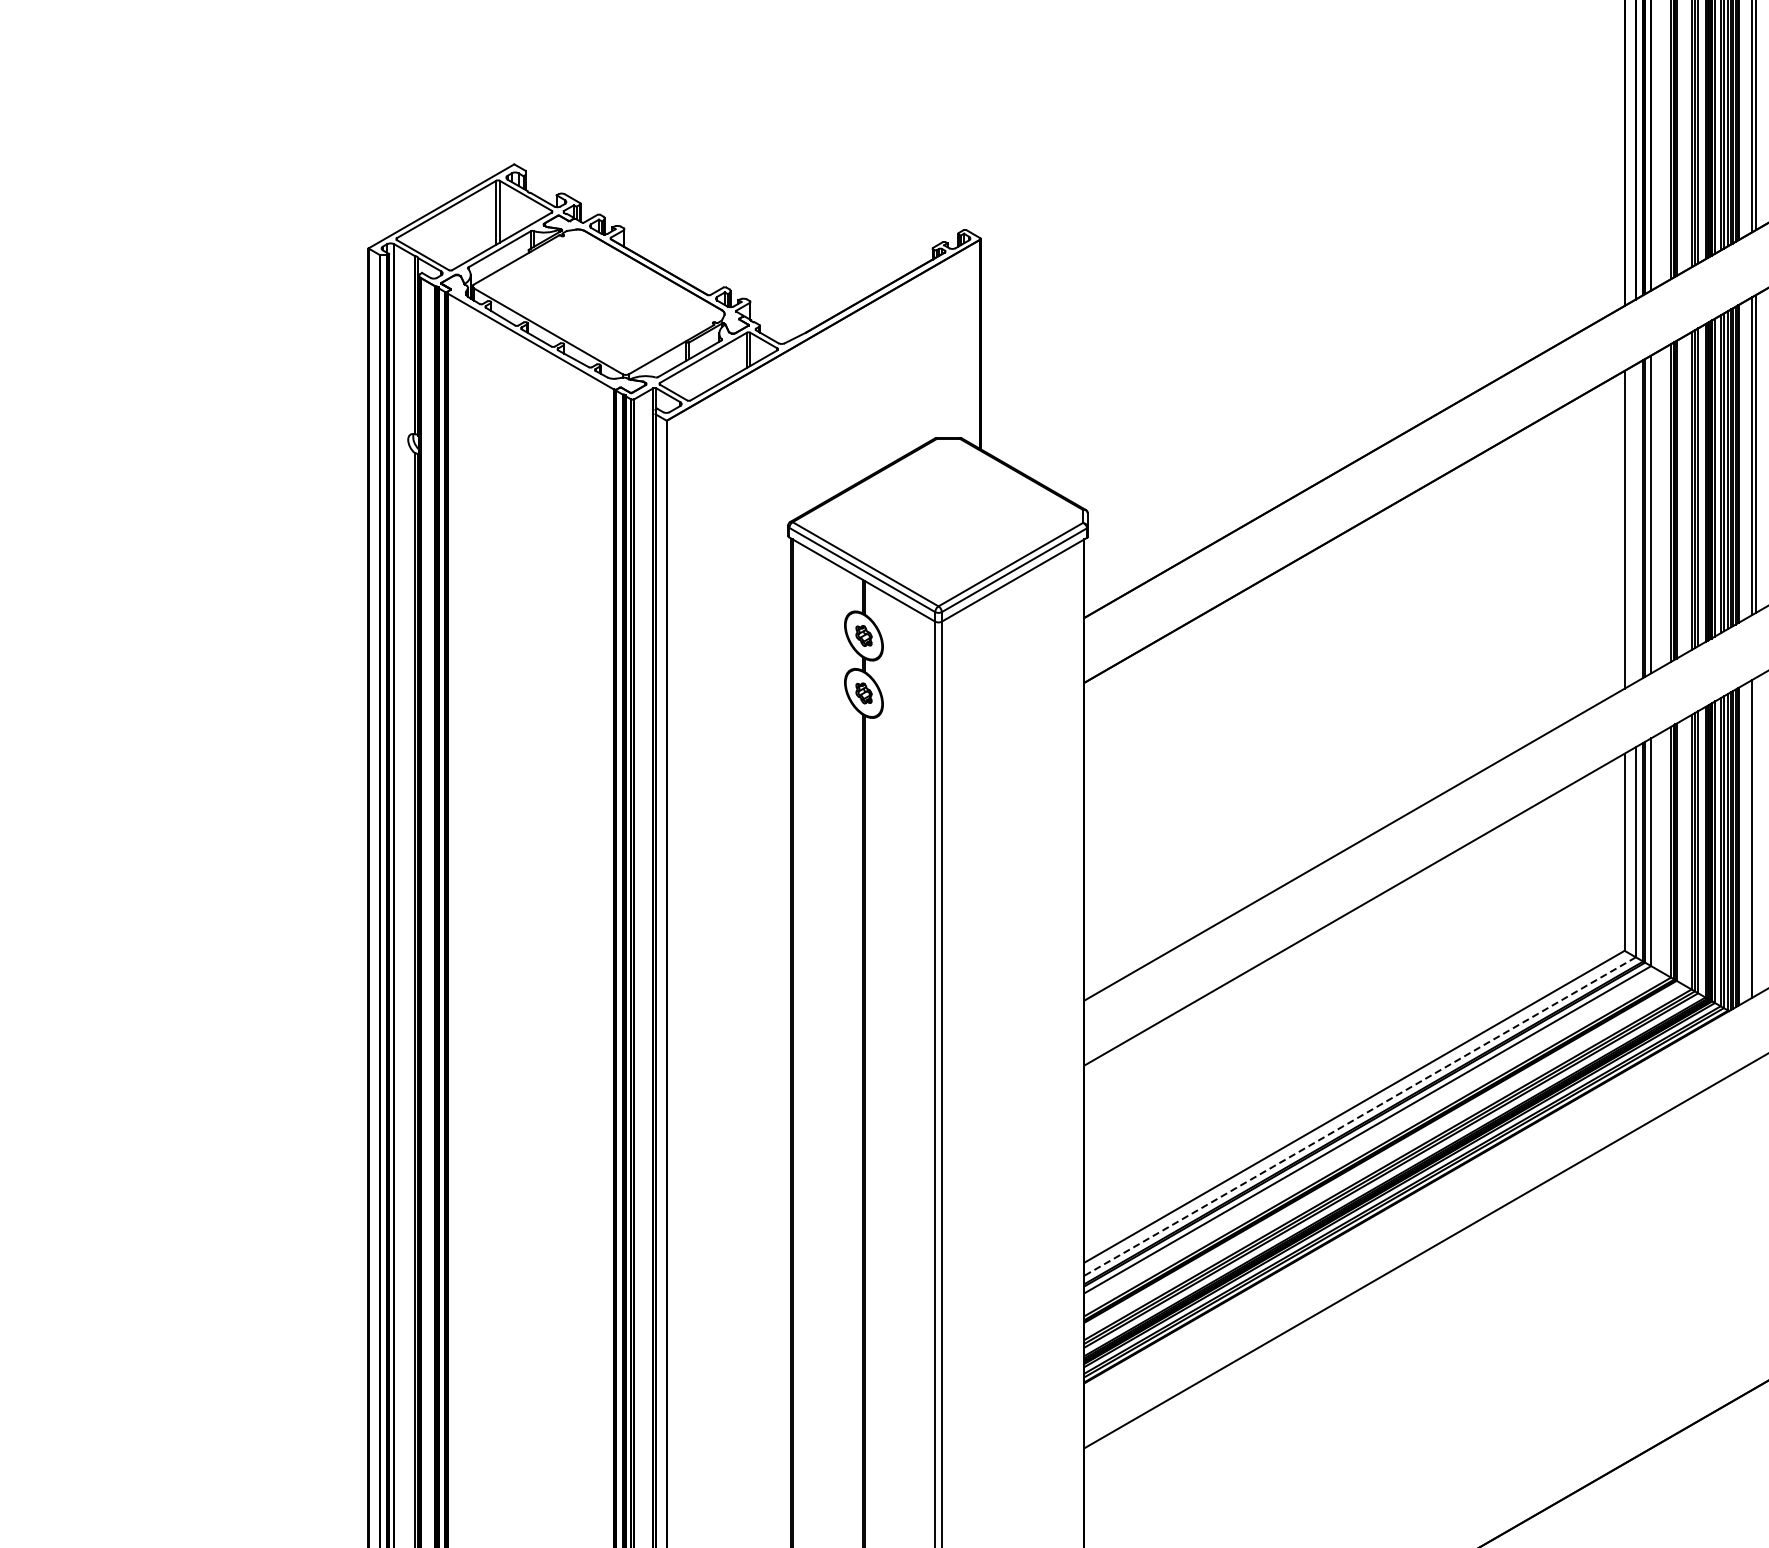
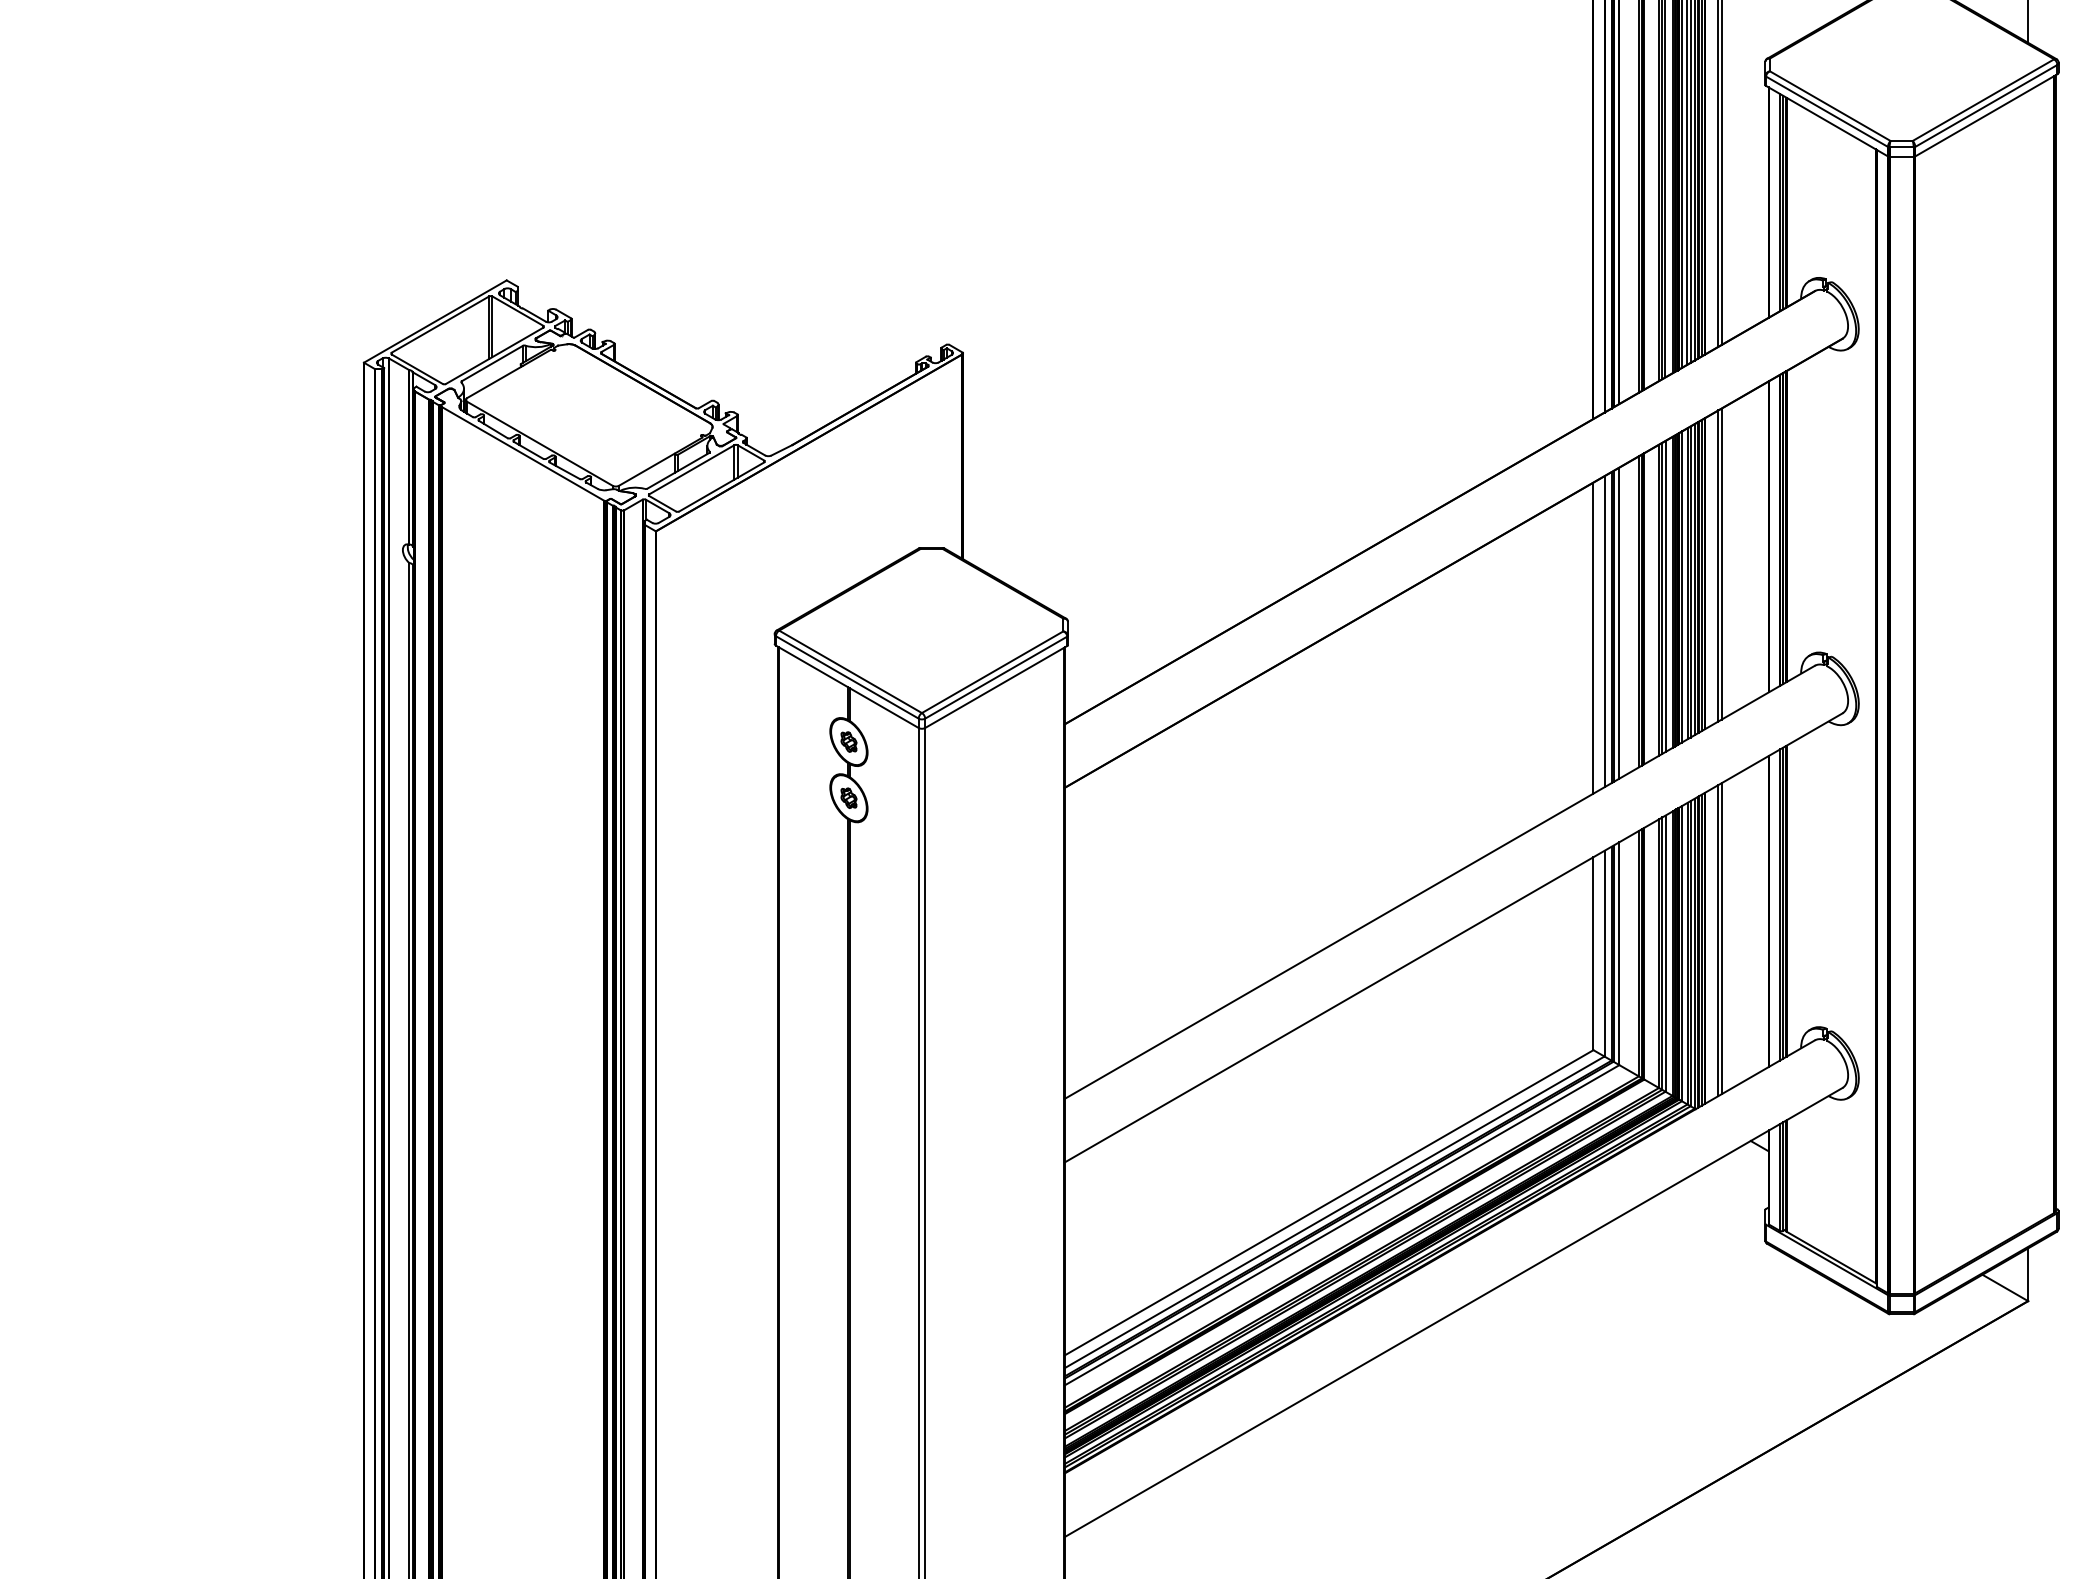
line: (1635, 523) -> (1604, 631), added
line: (1755, 836) -> (1721, 938), added
line: (1360, 1116) -> (1334, 1212), dashed -> solid

